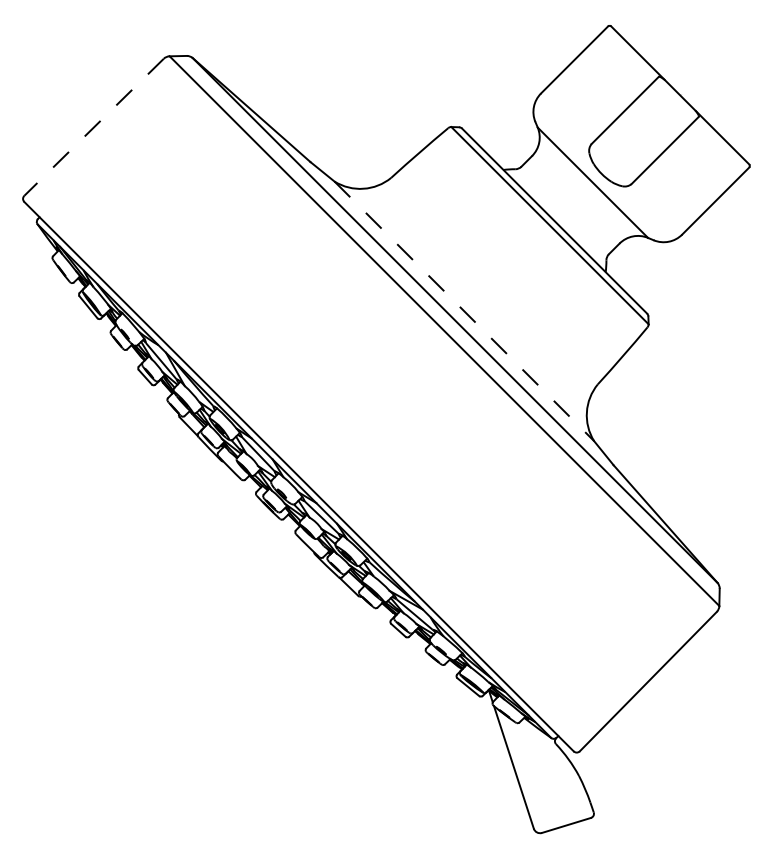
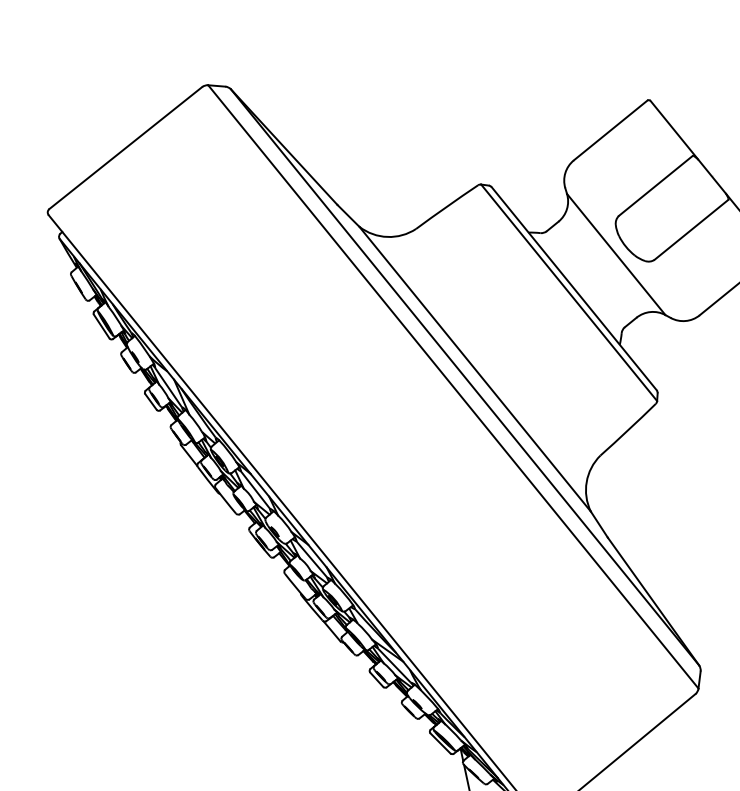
line: (94, 127) -> (126, 148), dashed -> solid
line: (464, 311) -> (475, 369), dashed -> solid

